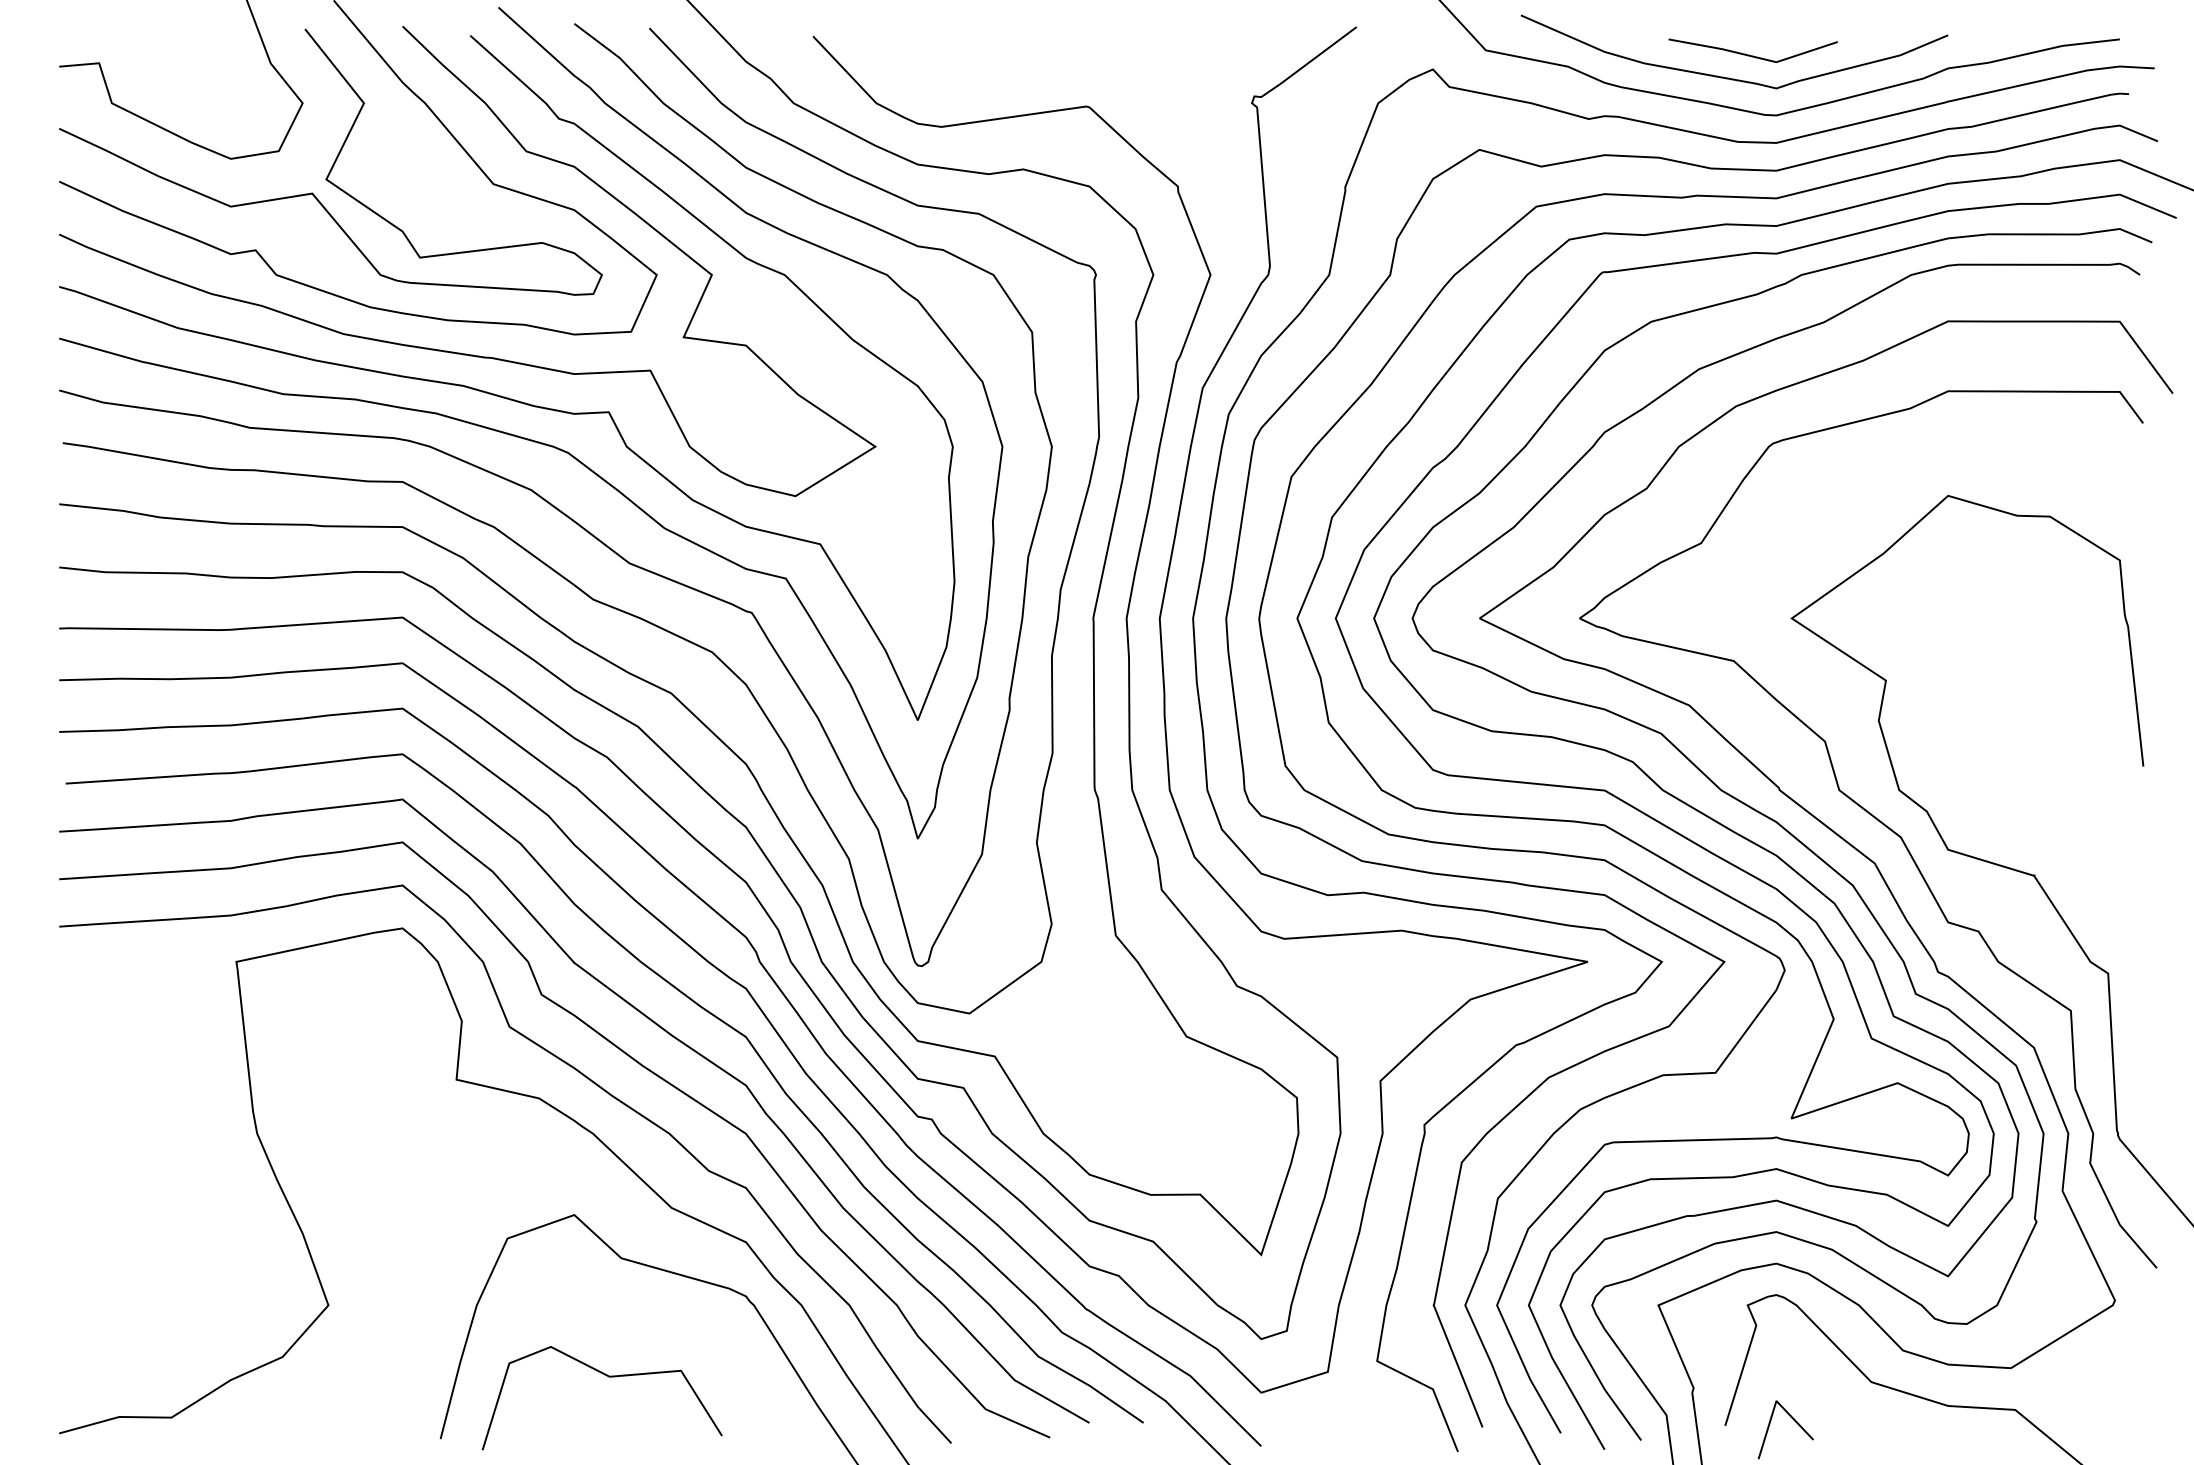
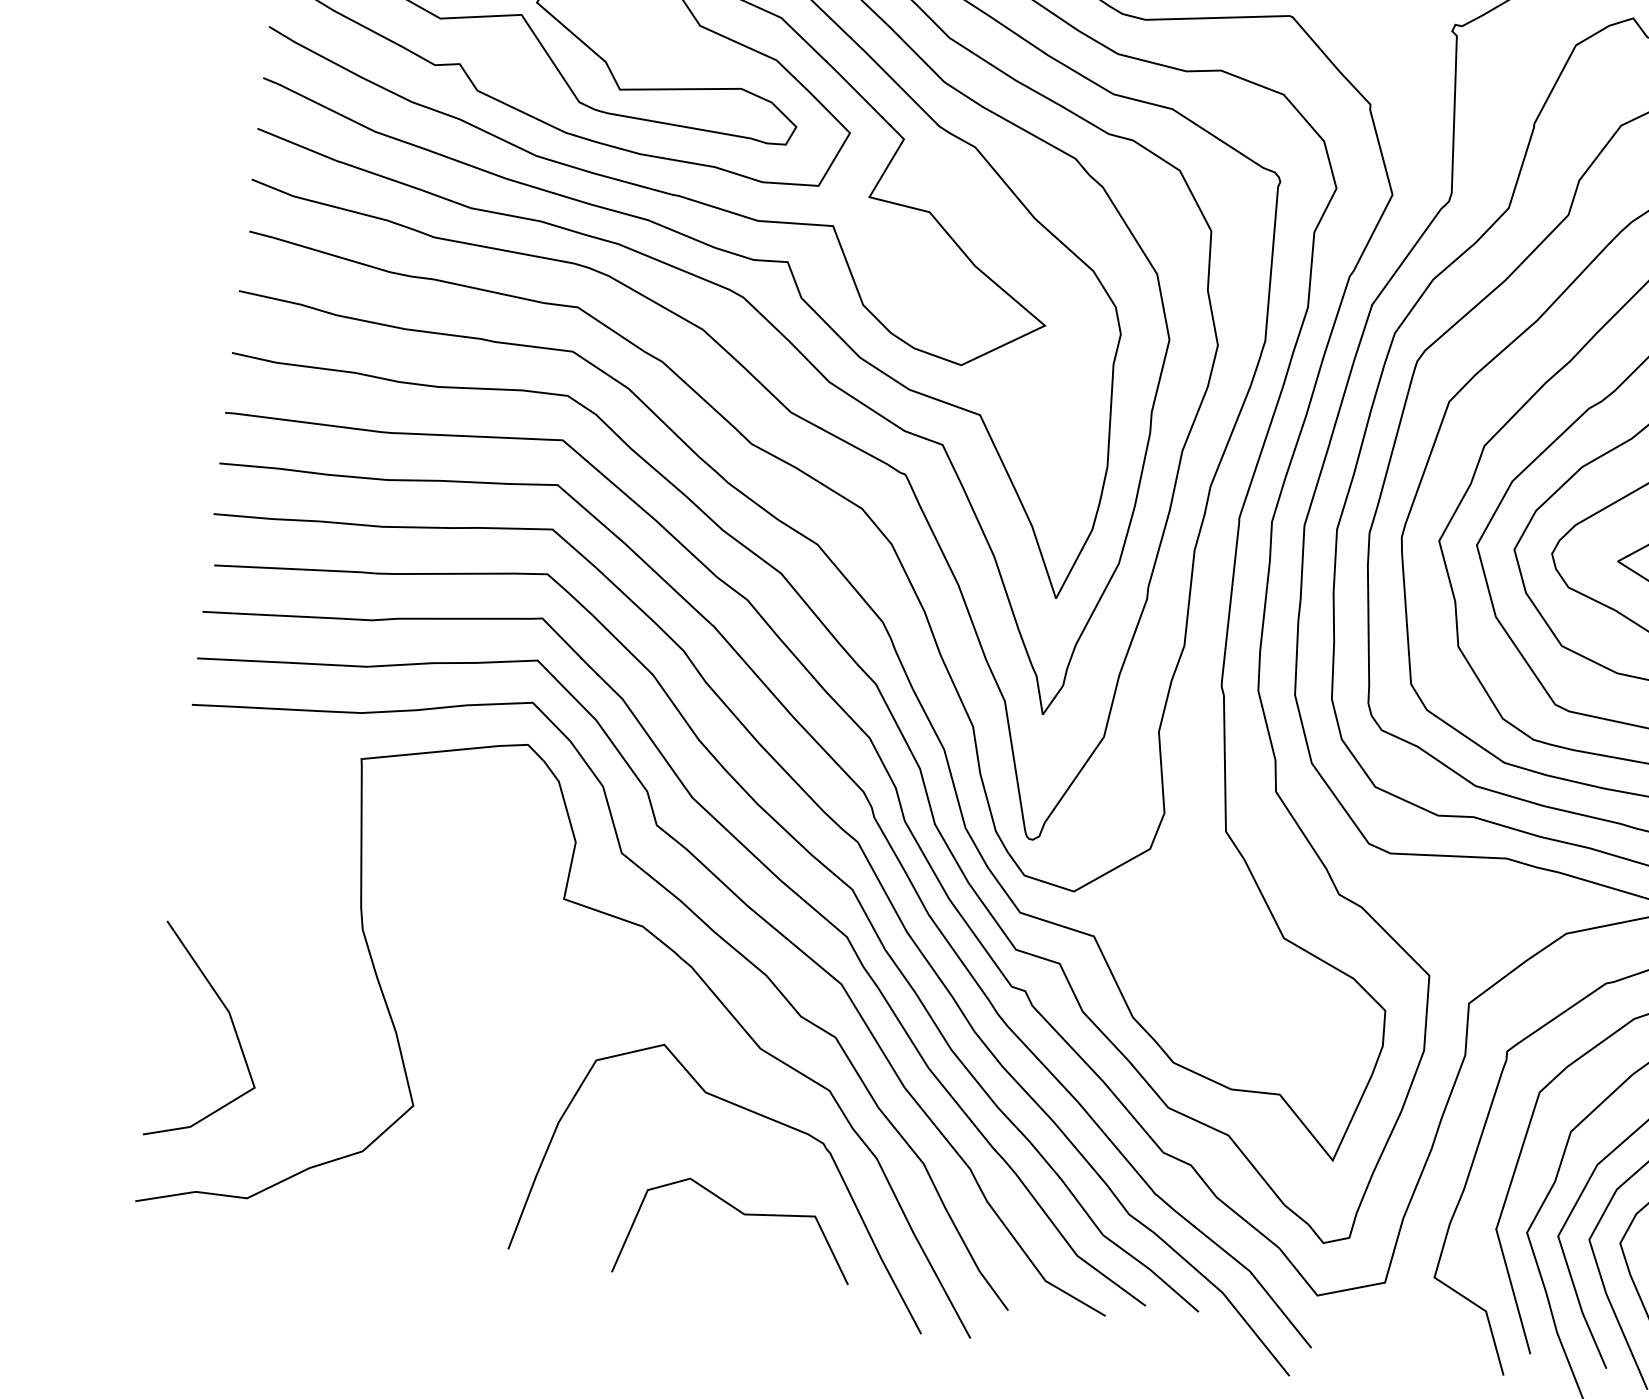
line: (136, 1244) -> (232, 1024), added
curve: (608, 1377) -> (743, 1215), moved

